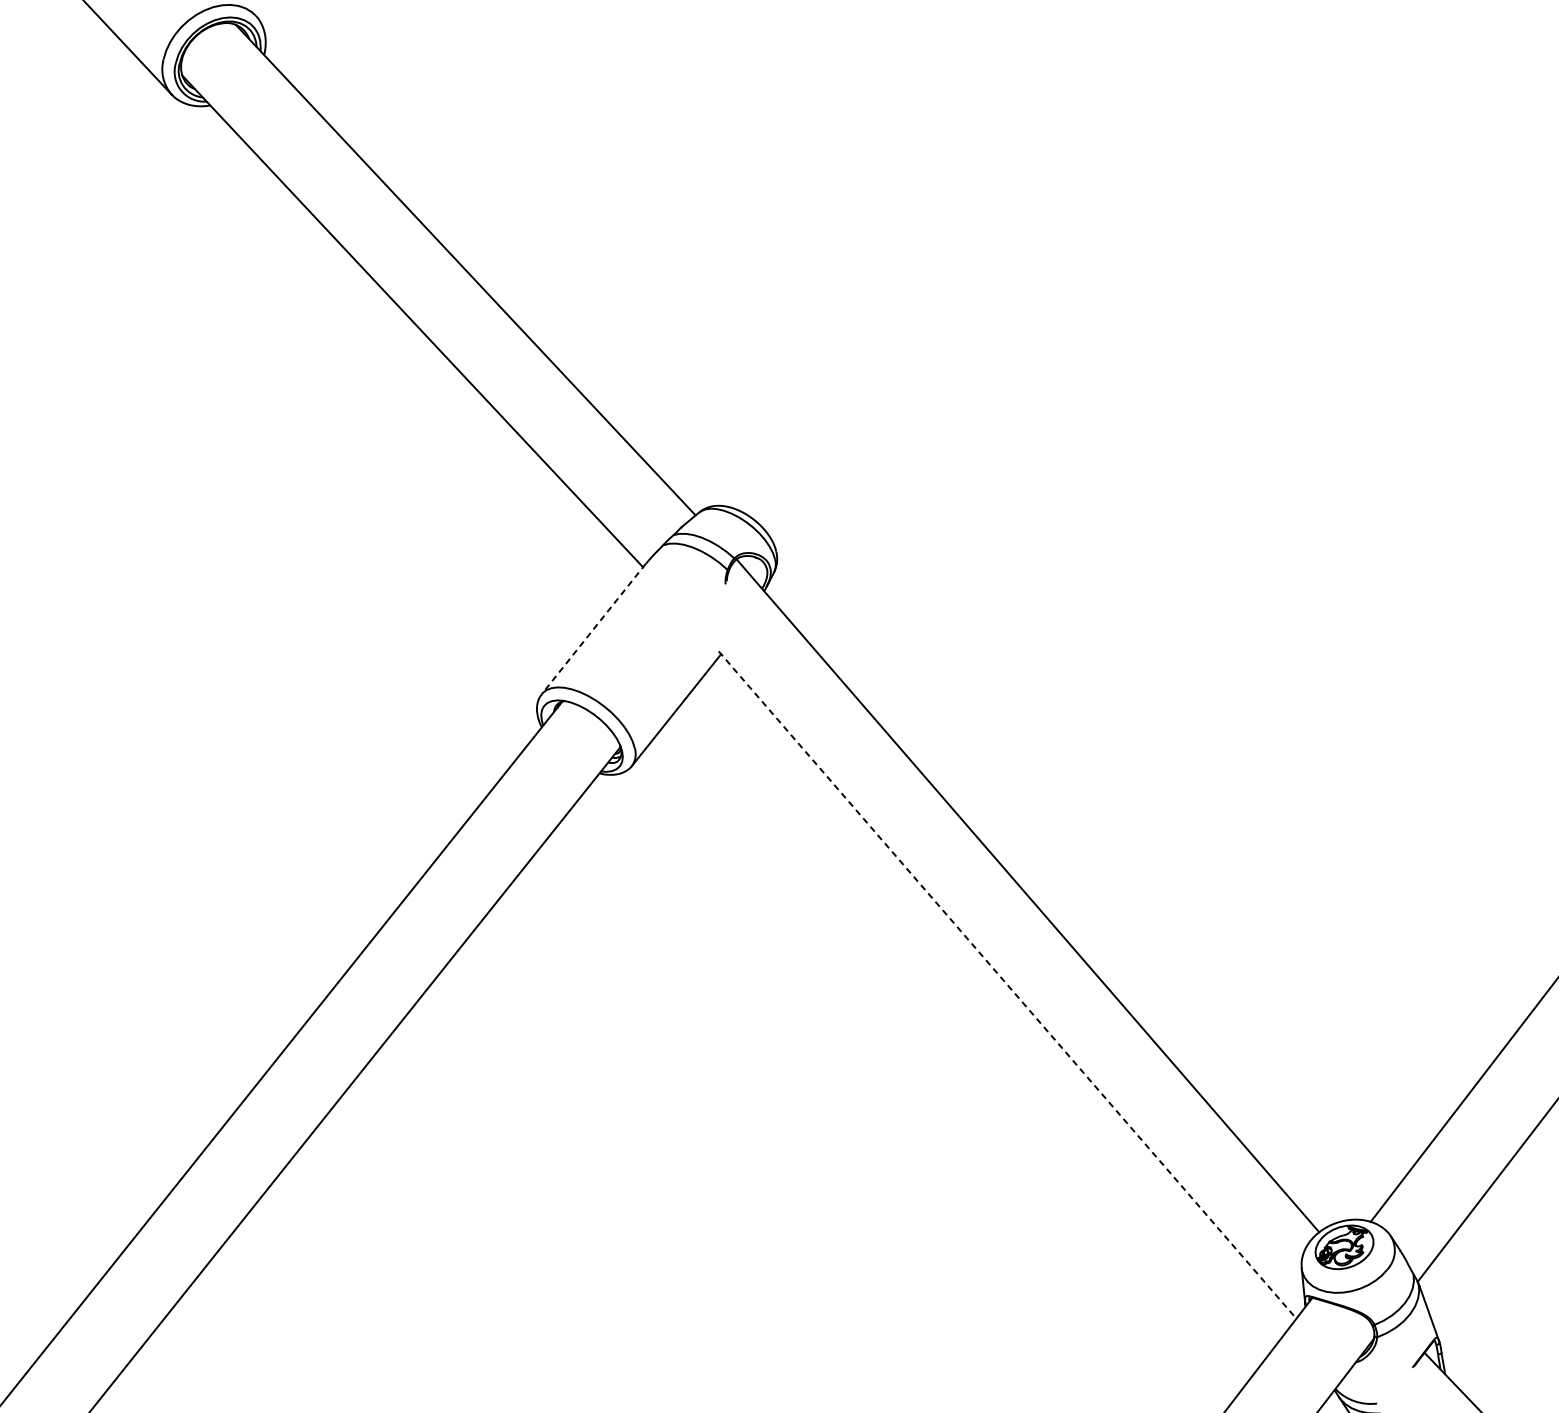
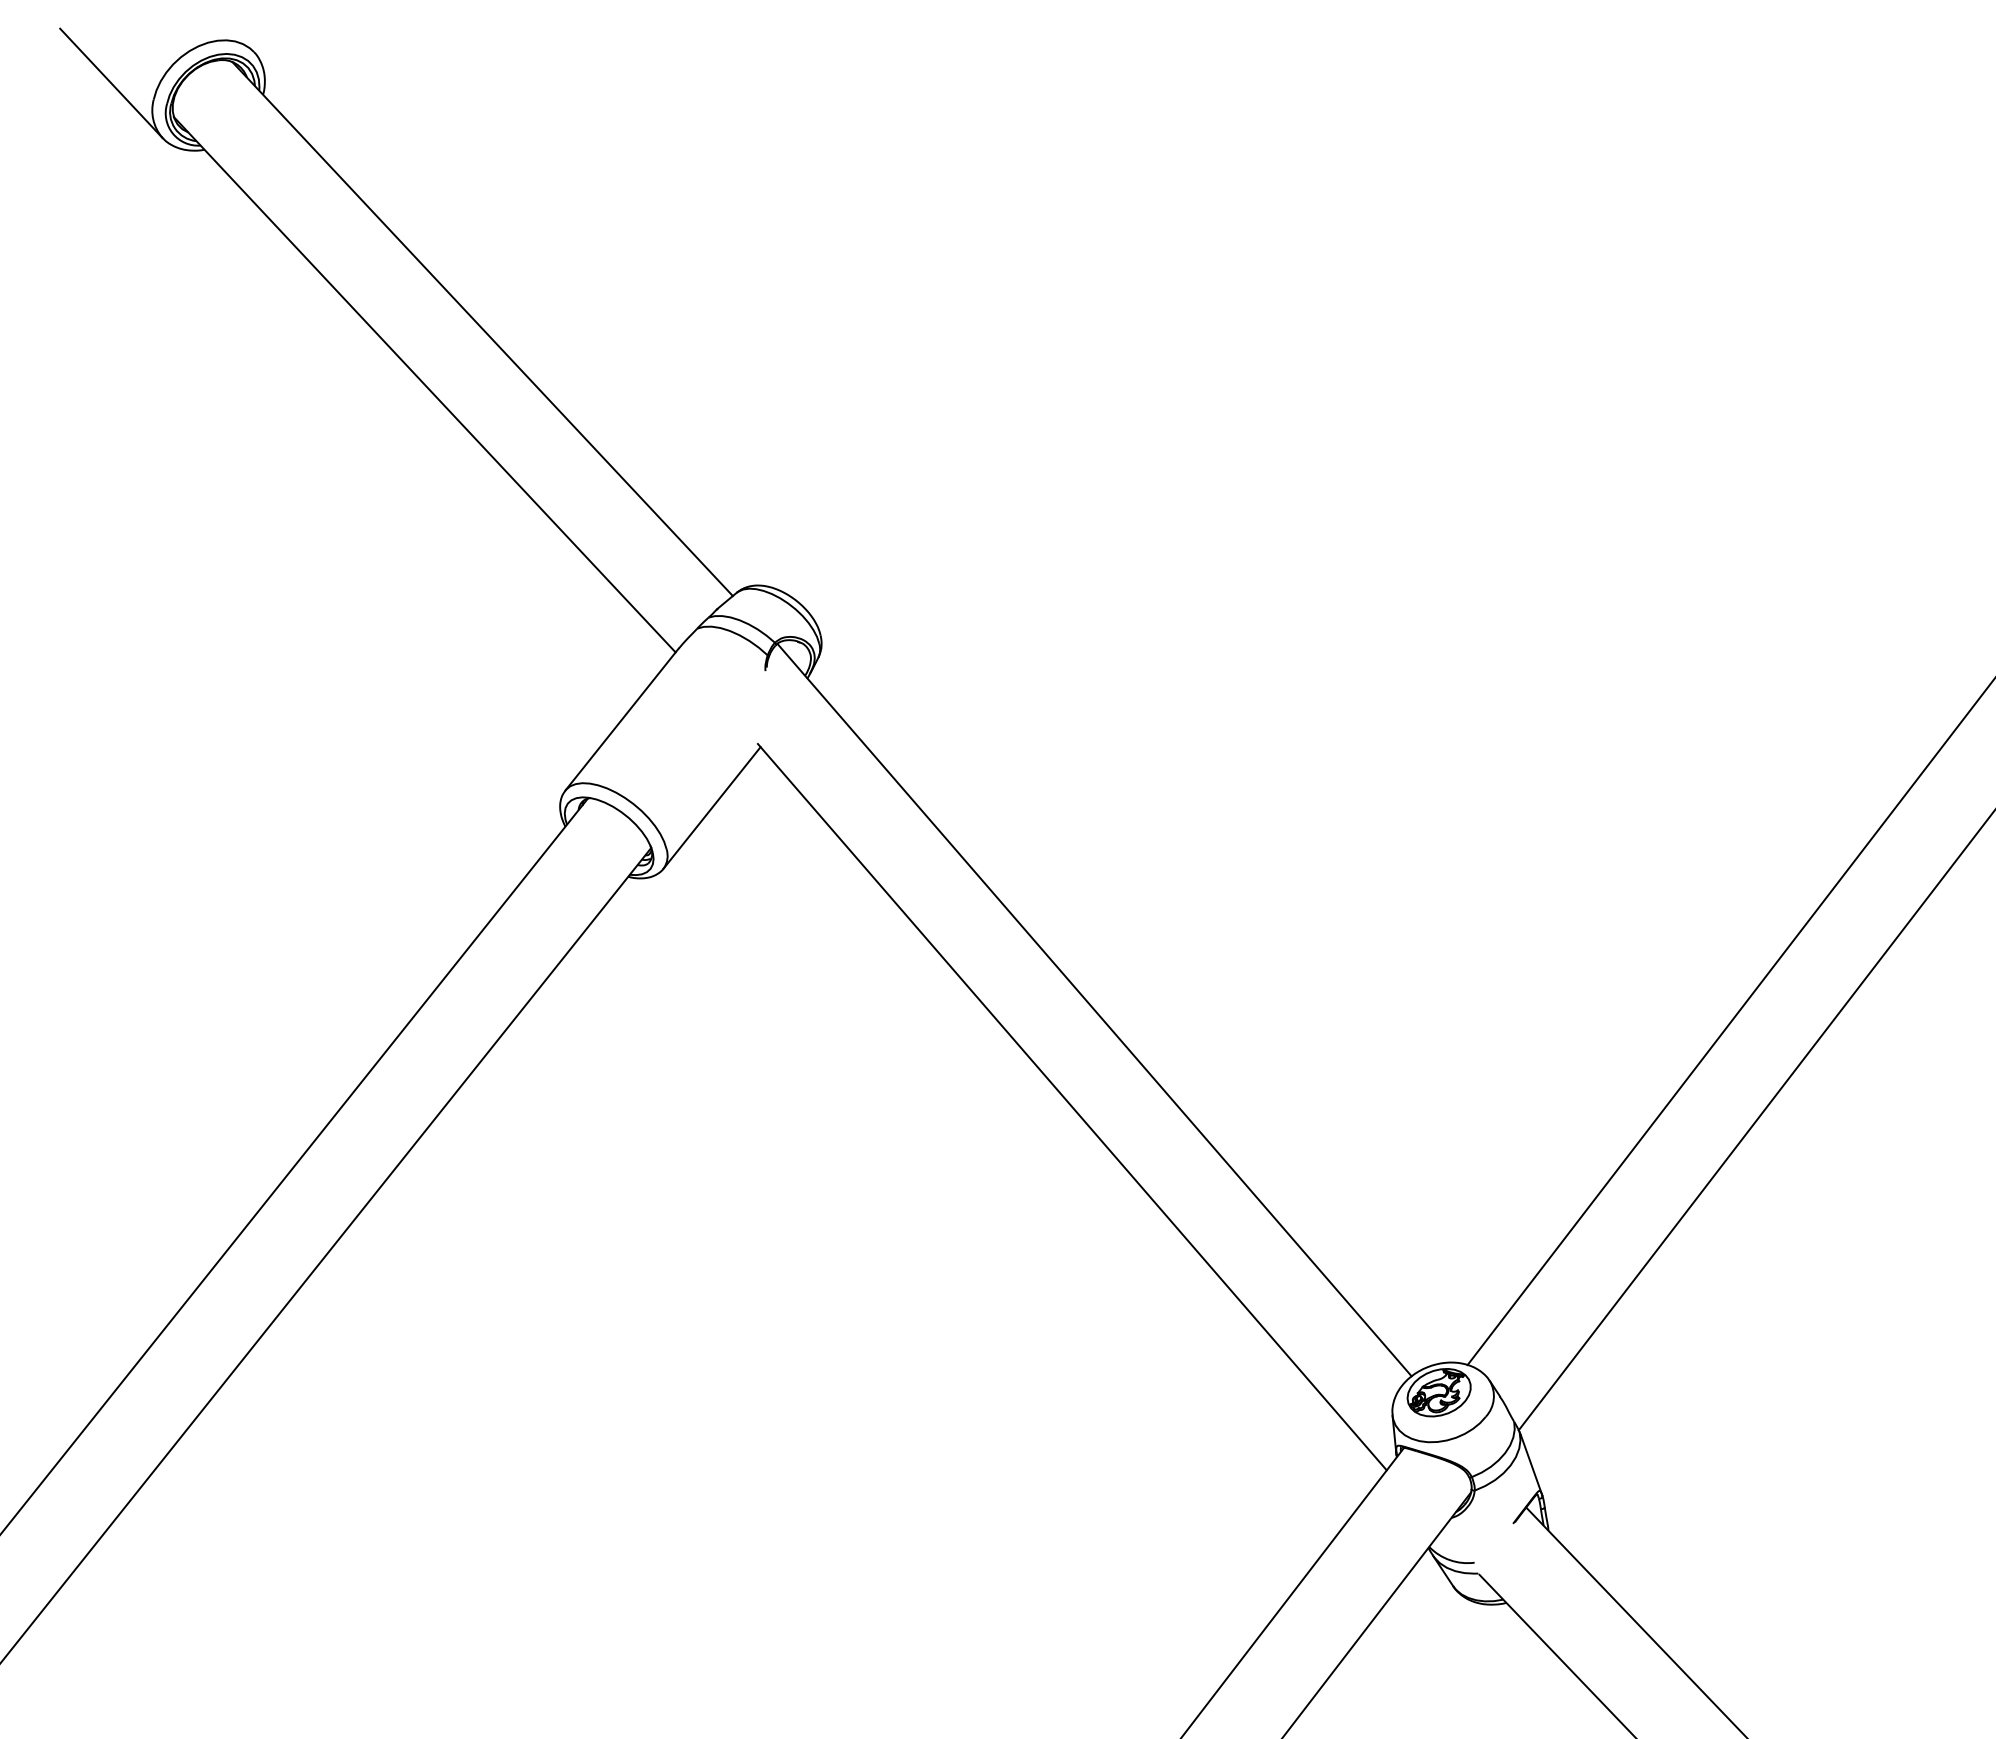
line: (594, 628) -> (622, 719), dashed -> solid
line: (1007, 985) -> (1072, 1107), dashed -> solid

